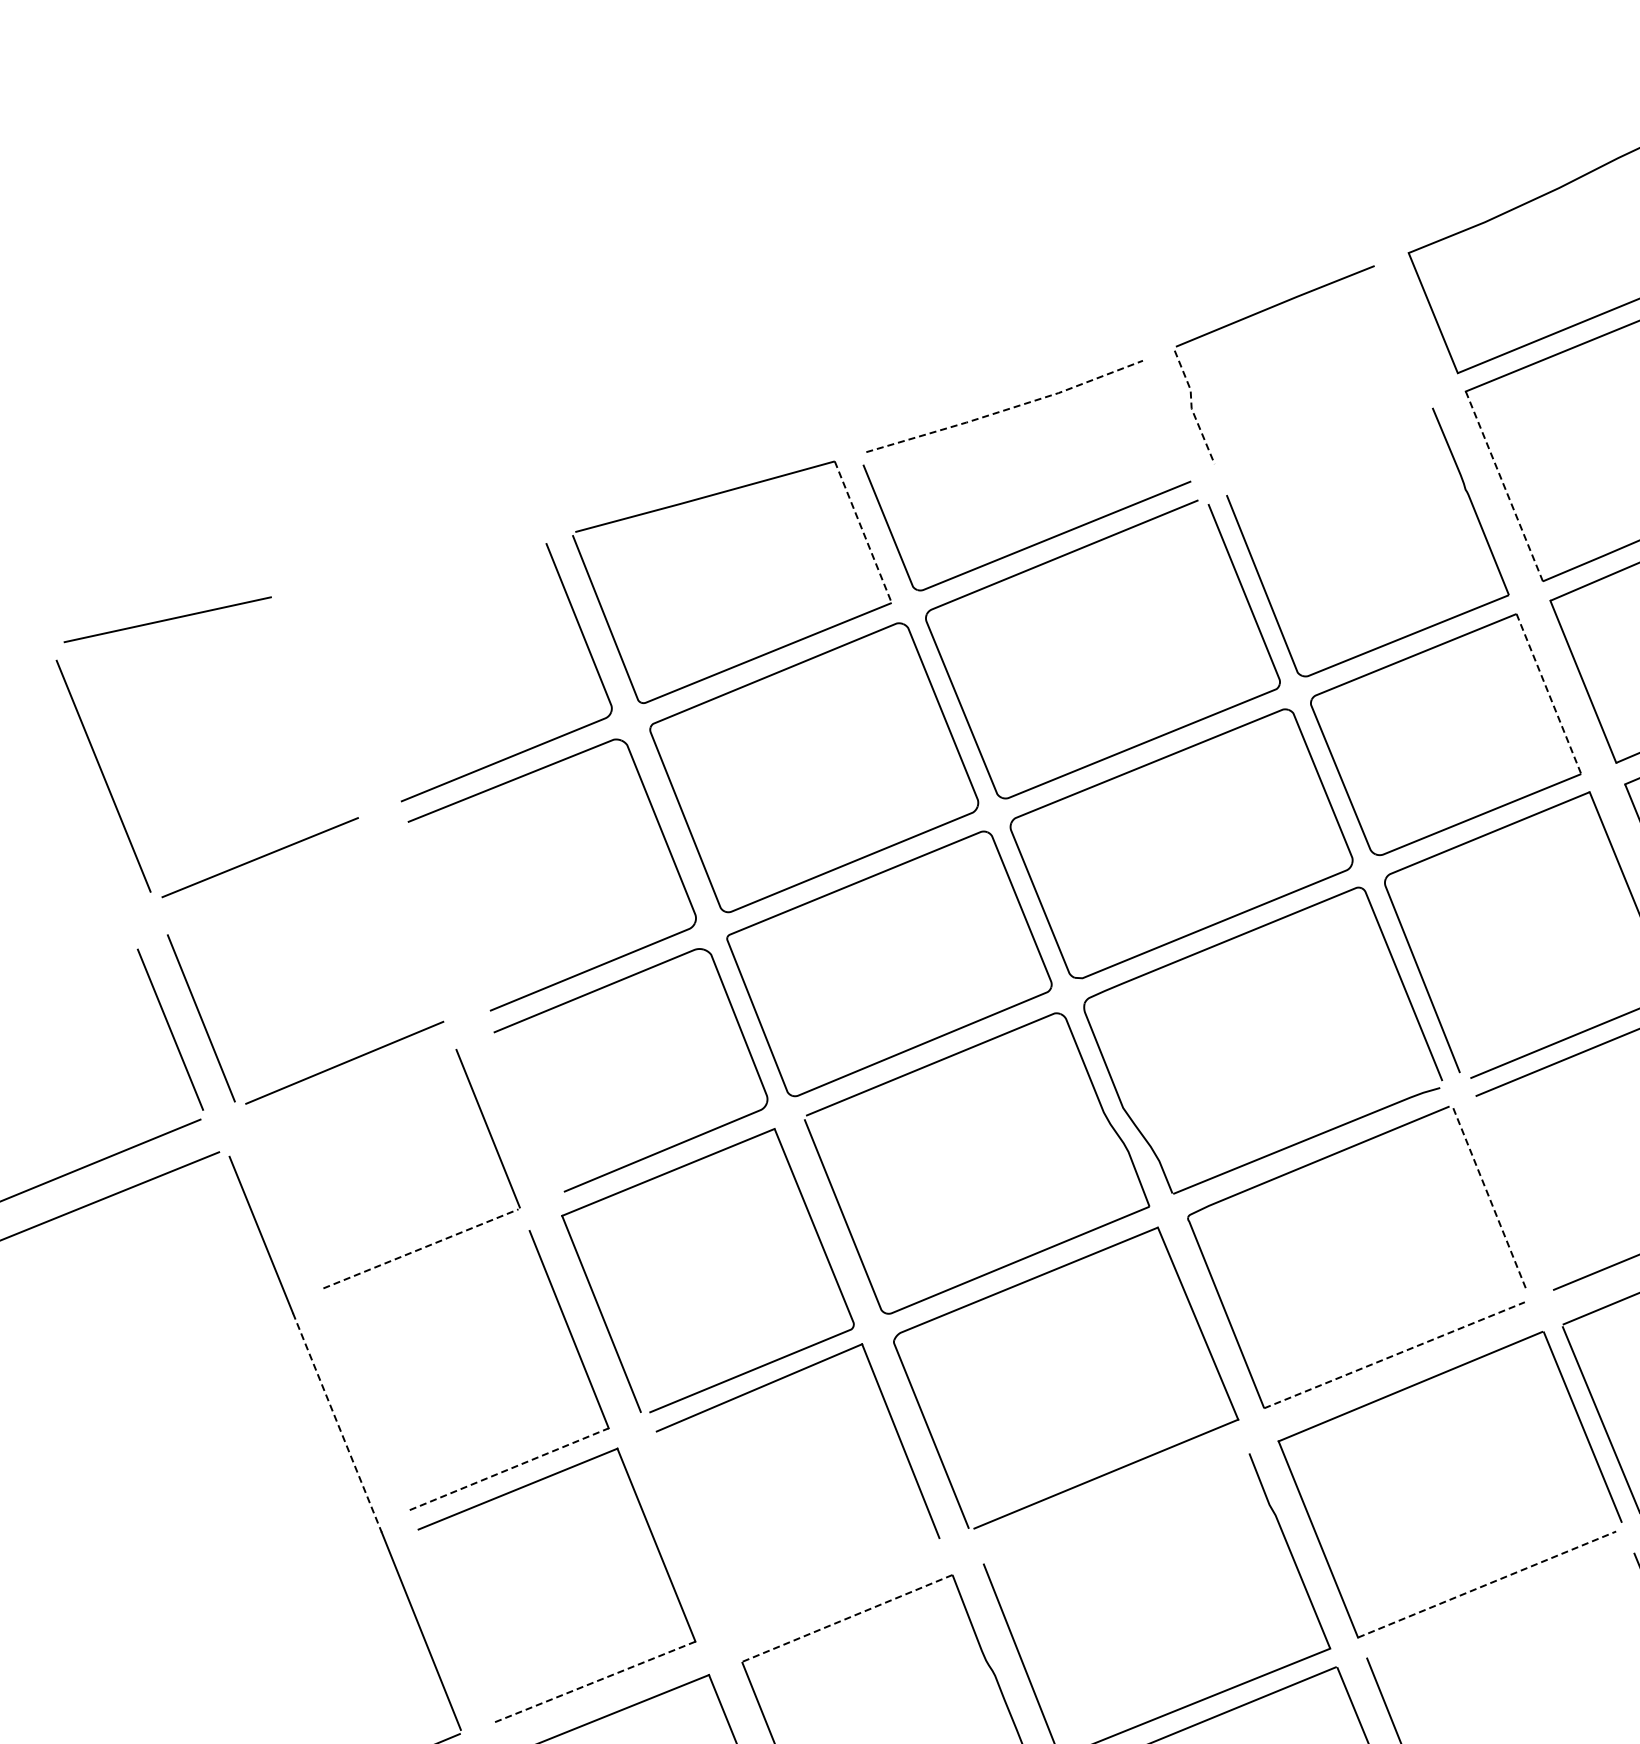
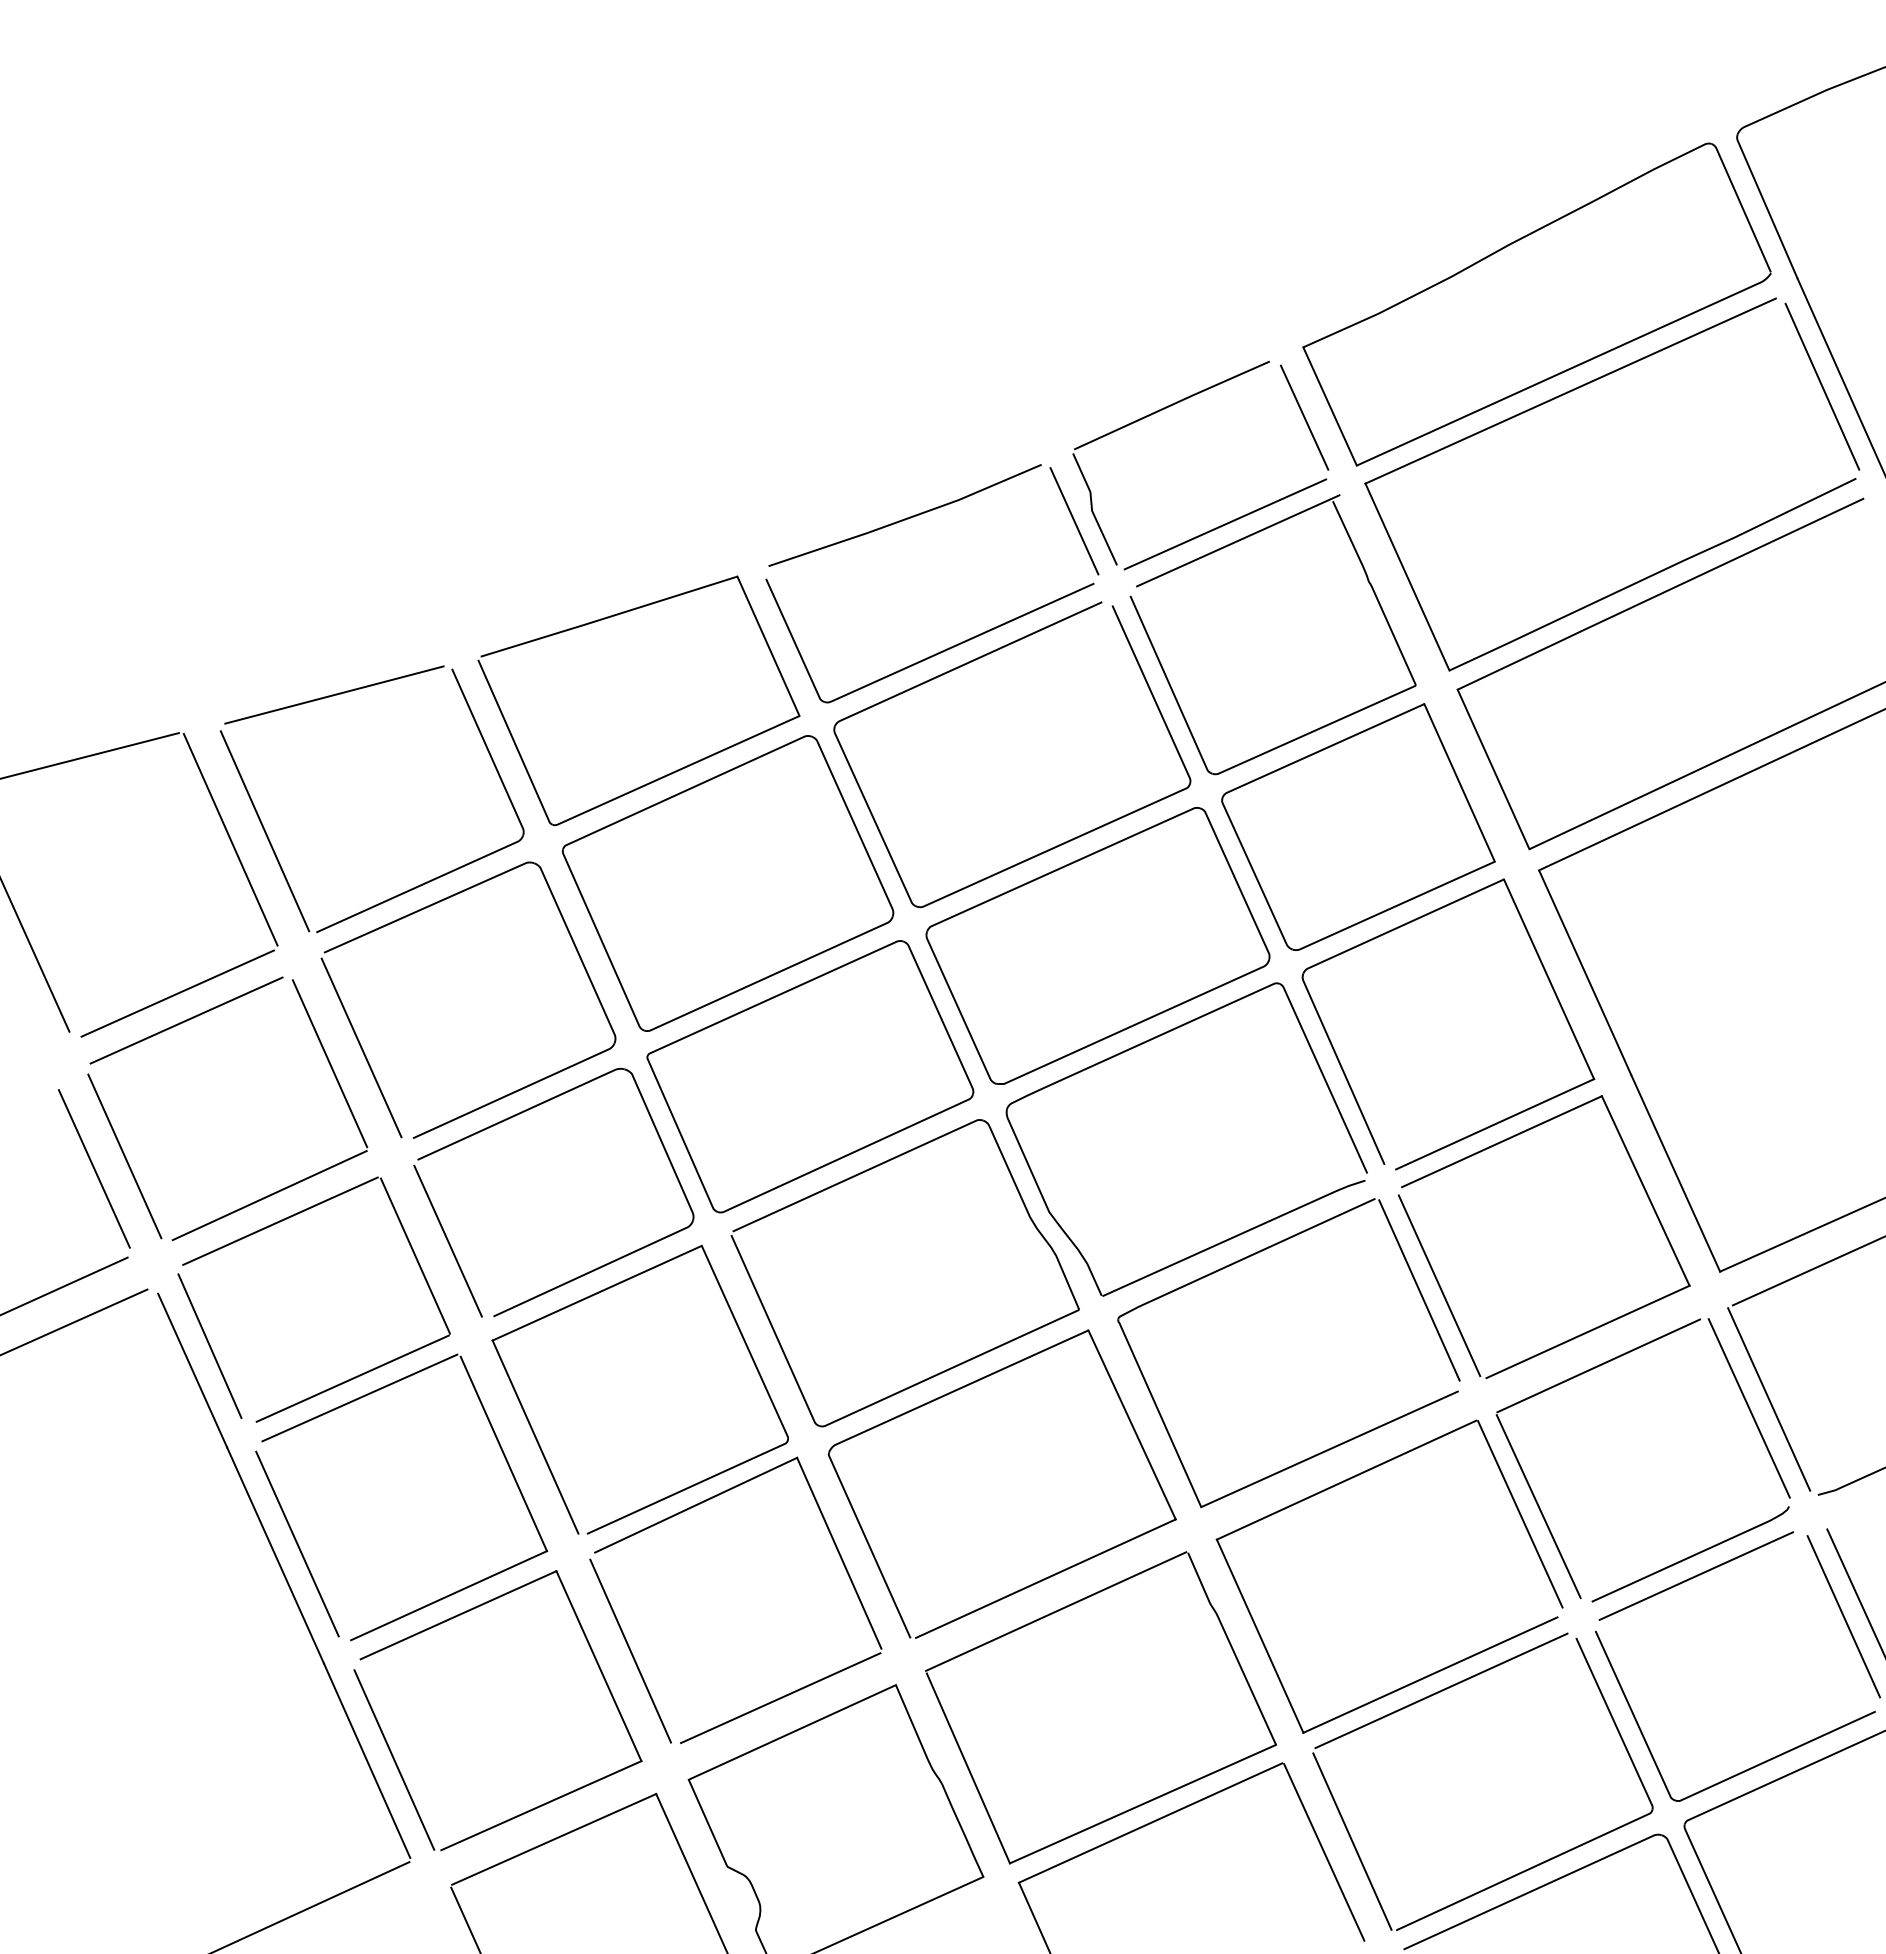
line: (1407, 323) -> (1304, 417), added
line: (1192, 407) -> (1092, 509), dashed -> solid
line: (1006, 409) -> (907, 518), dashed -> solid
line: (1173, 418) -> (1074, 521), added
line: (1324, 427) -> (1225, 524), added
line: (1336, 443) -> (1238, 540), added
line: (1504, 486) -> (1407, 577), dashed -> solid
line: (863, 532) -> (768, 646), dashed -> solid
line: (427, 564) -> (334, 694), added
line: (1548, 694) -> (1459, 783), dashed -> solid
line: (352, 698) -> (264, 831), added
line: (318, 705) -> (230, 839), added
line: (267, 884) -> (186, 1020), added
line: (441, 918) -> (361, 1047), added
line: (409, 933) -> (329, 1063), added
line: (354, 1088) -> (280, 1220), added
line: (520, 1114) -> (447, 1240), added
line: (1510, 1195) -> (1439, 1285), added
line: (1490, 1199) -> (1419, 1290), dashed -> solid
line: (279, 1210) -> (209, 1345), added
line: (421, 1248) -> (353, 1378), dashed -> solid
line: (427, 1267) -> (359, 1397), added
line: (1394, 1355) -> (1329, 1449), dashed -> solid
line: (359, 1411) -> (297, 1543), added
line: (337, 1423) -> (275, 1556), dashed -> solid
line: (509, 1469) -> (449, 1595), dashed -> solid
line: (1115, 1507) -> (1056, 1611), added
line: (688, 1530) -> (630, 1650), added
line: (836, 1584) -> (780, 1698), added
line: (1487, 1584) -> (1430, 1675), dashed -> solid
line: (1497, 1600) -> (1441, 1690), added
line: (847, 1618) -> (792, 1732), dashed -> solid
line: (448, 1630) -> (394, 1759), added
line: (593, 1682) -> (541, 1805), dashed -> solid

